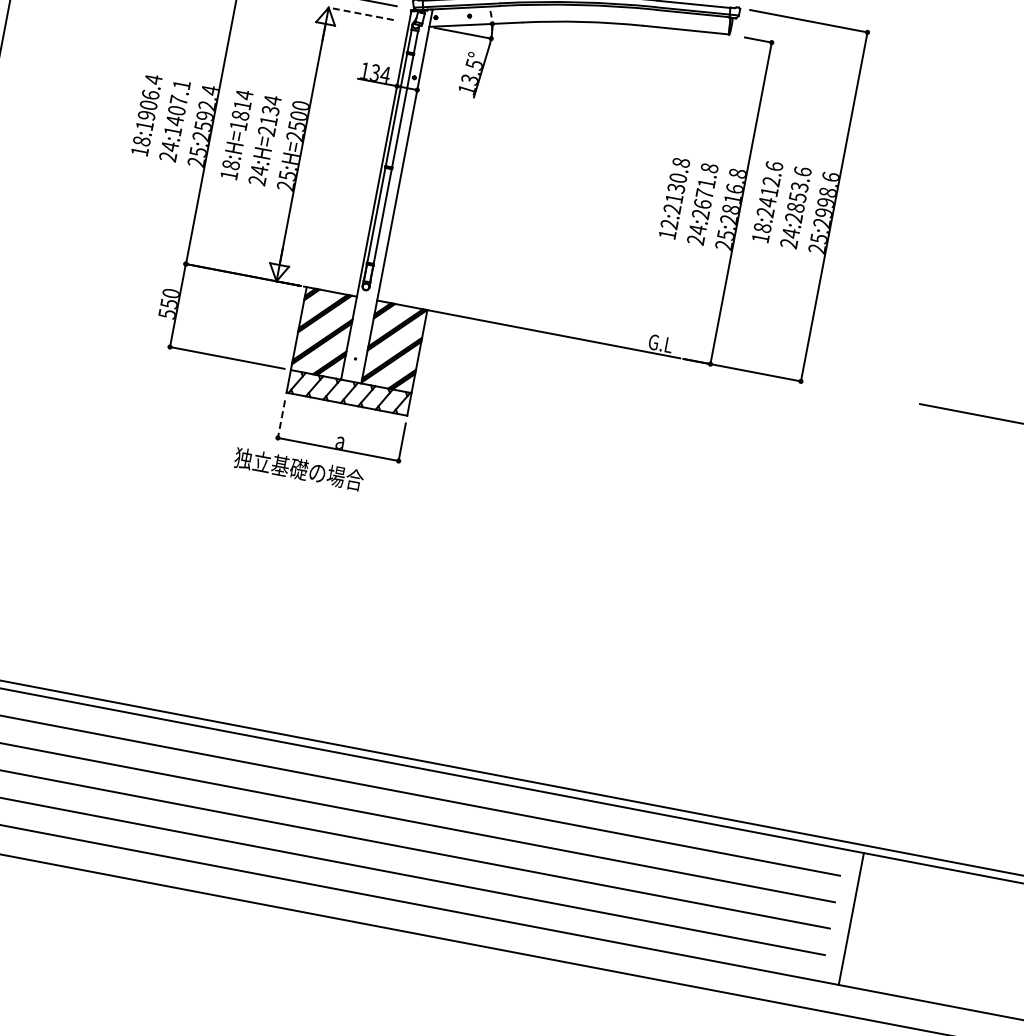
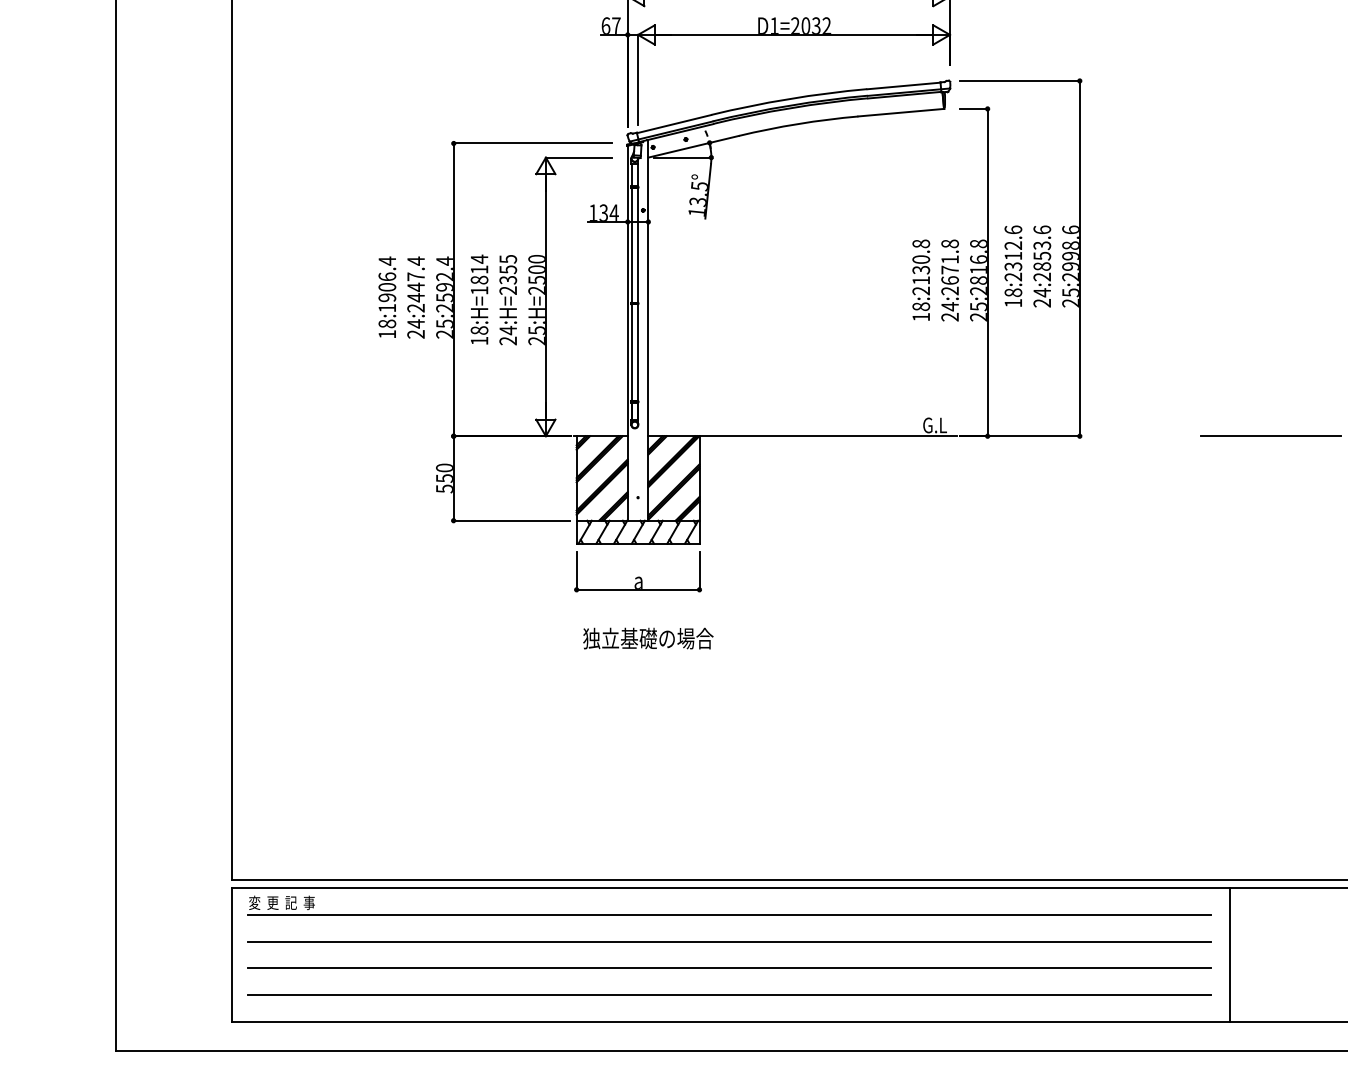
line: (360, 13) -> (578, 157), dashed -> solid
text: (176, 107) -> (415, 284), 24:1407.1 -> 24:2447.4
text: (271, 110) -> (508, 269), 24:H=2134 -> 24:H=2355
text: (767, 202) -> (1013, 266), 18:2412.6 -> 18:2312.6
text: (669, 224) -> (921, 306), 12:2130.8 -> 18:2130.8
line: (281, 419) -> (576, 571), dashed -> solid
text: (299, 469) -> (648, 638), moved

